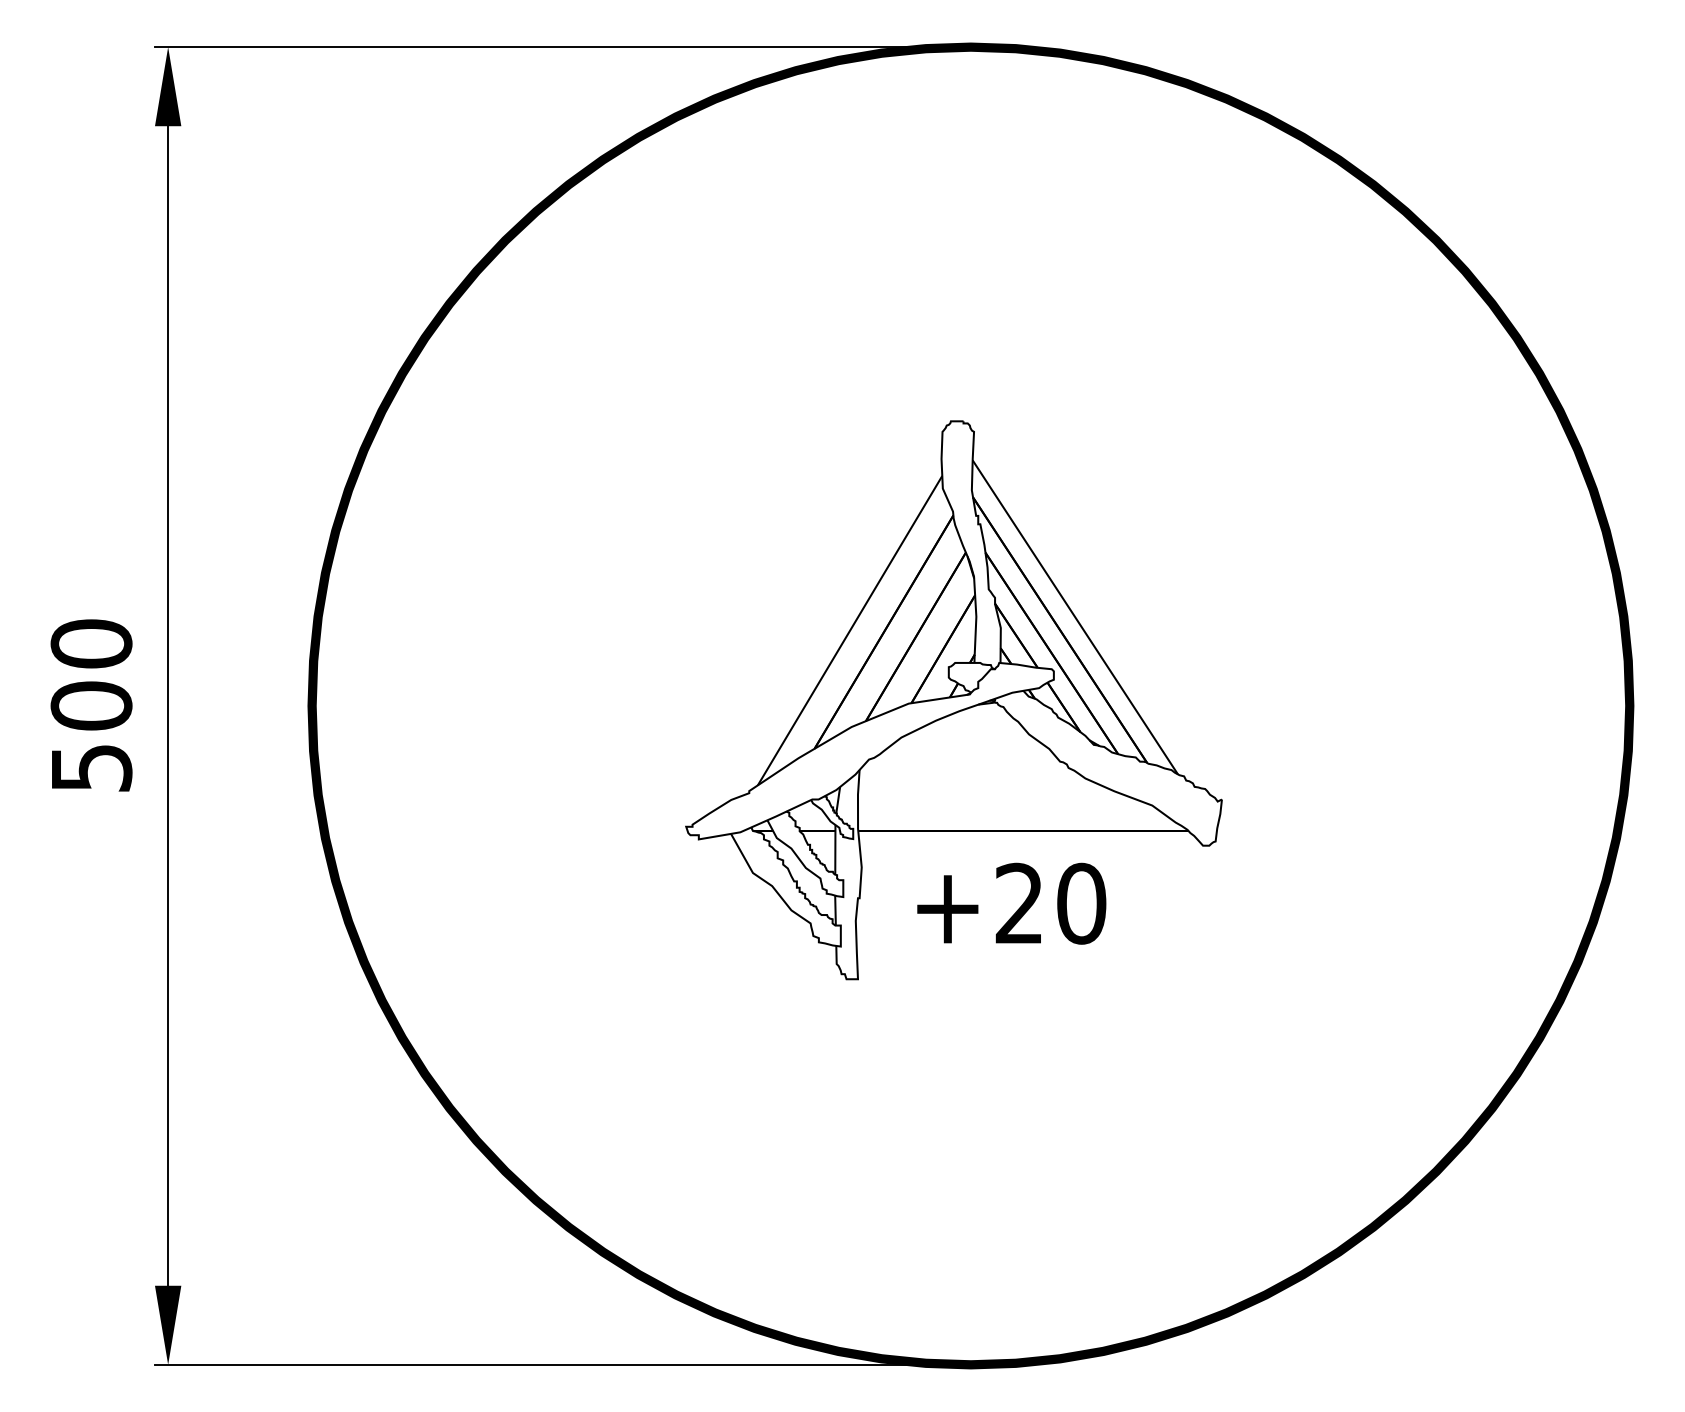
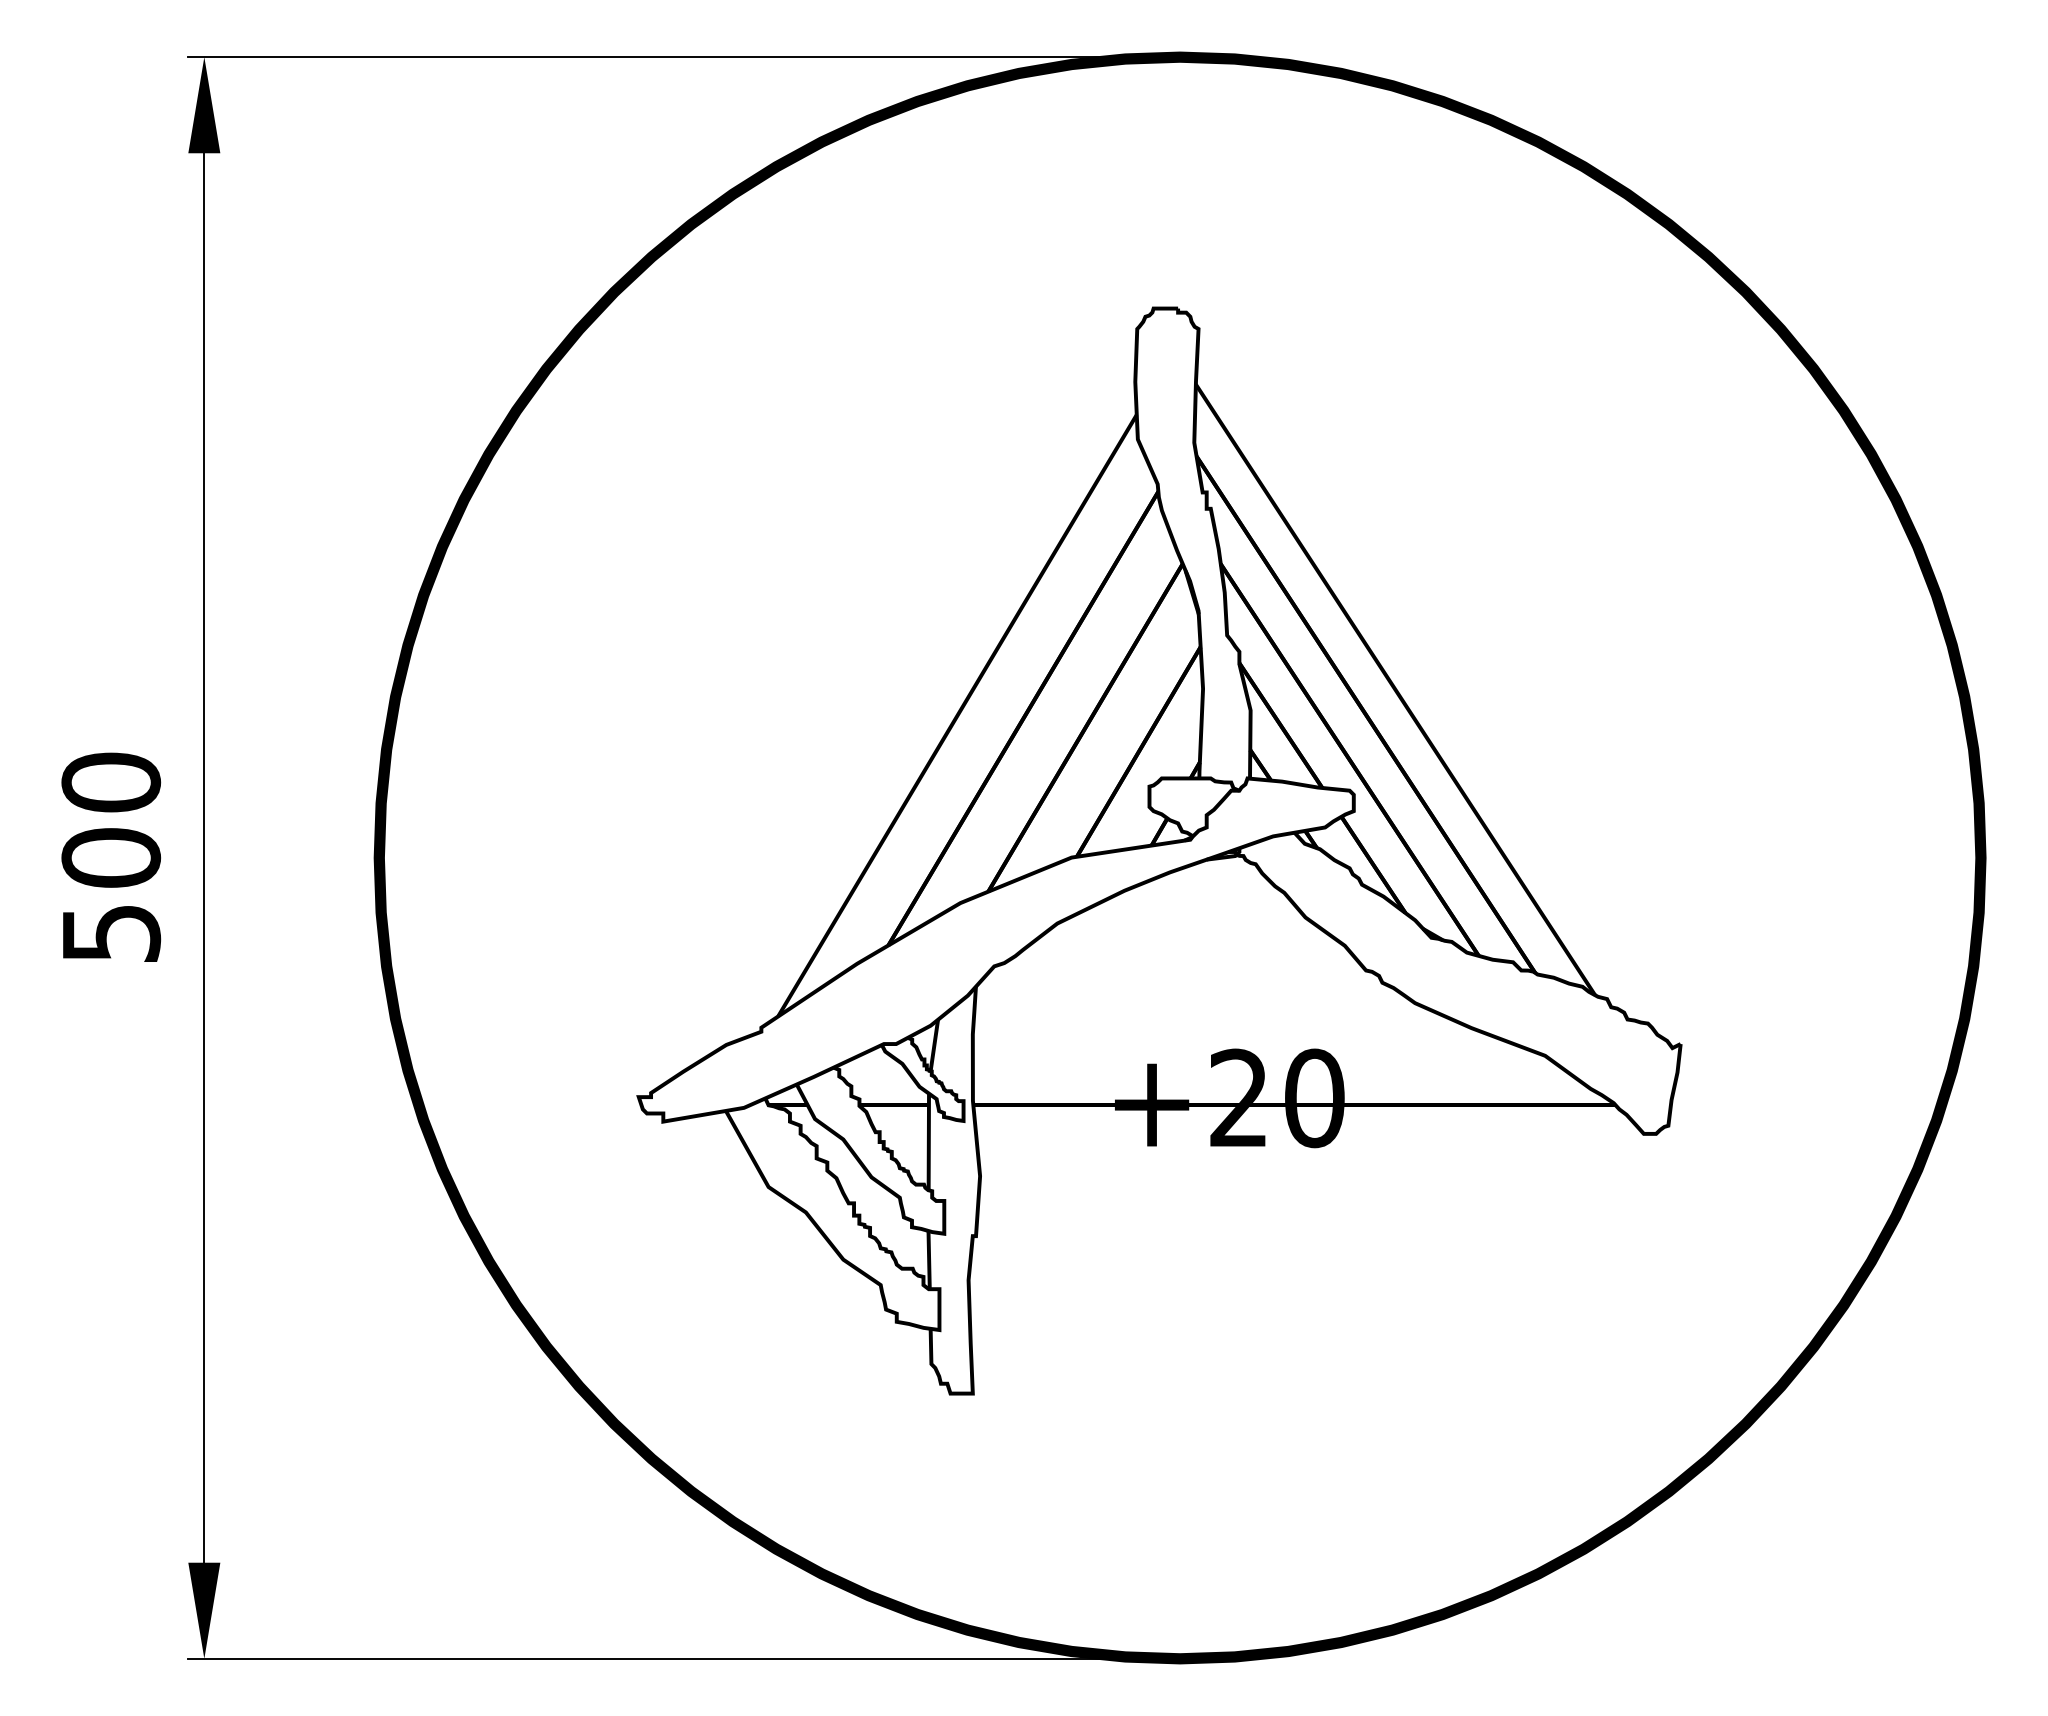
part: (953, 699) -> (1159, 850), size x1.6

